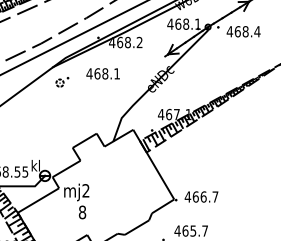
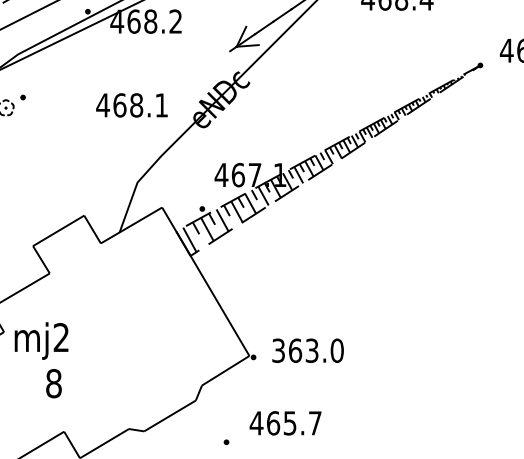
text: (102, 73) -> (130, 104), moved
text: (201, 196) -> (307, 349), 466.7 -> 363.0

